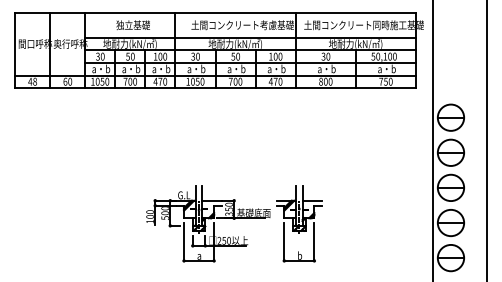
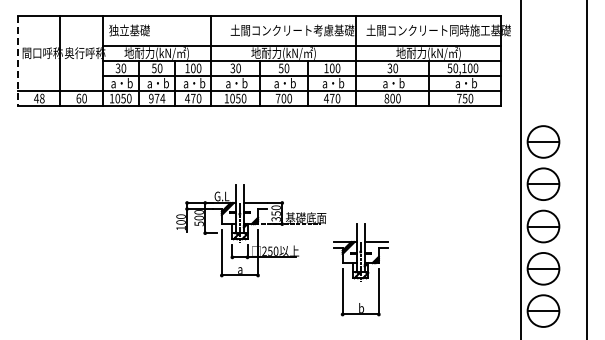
text: (133, 25) -> (129, 30), moved
line: (15, 50) -> (18, 61), solid -> dashed
text: (130, 81) -> (157, 98), 700 -> 974
part: (208, 223) -> (251, 230), moved

